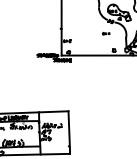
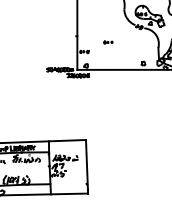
part: (106, 33) -> (108, 42), moved

